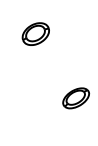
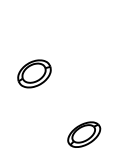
part: (35, 33) -> (34, 73), moved

